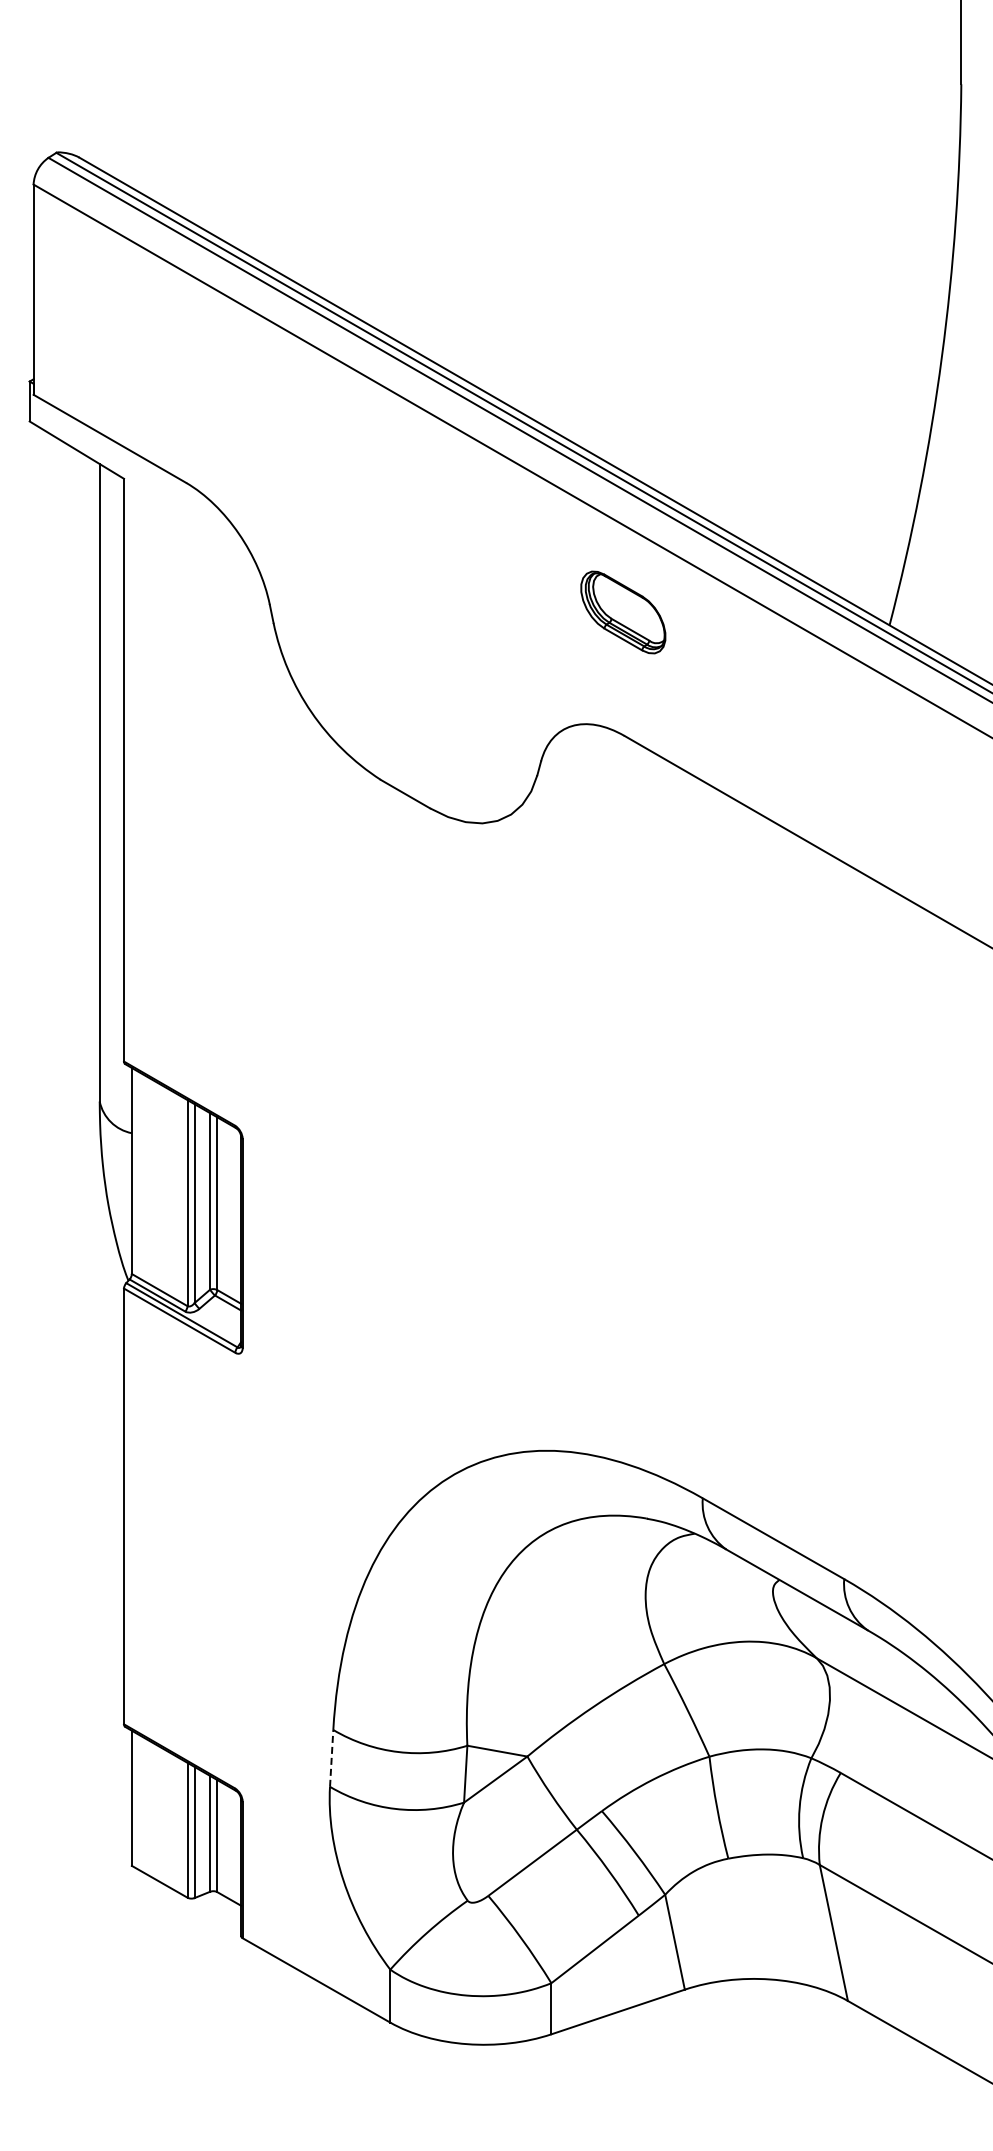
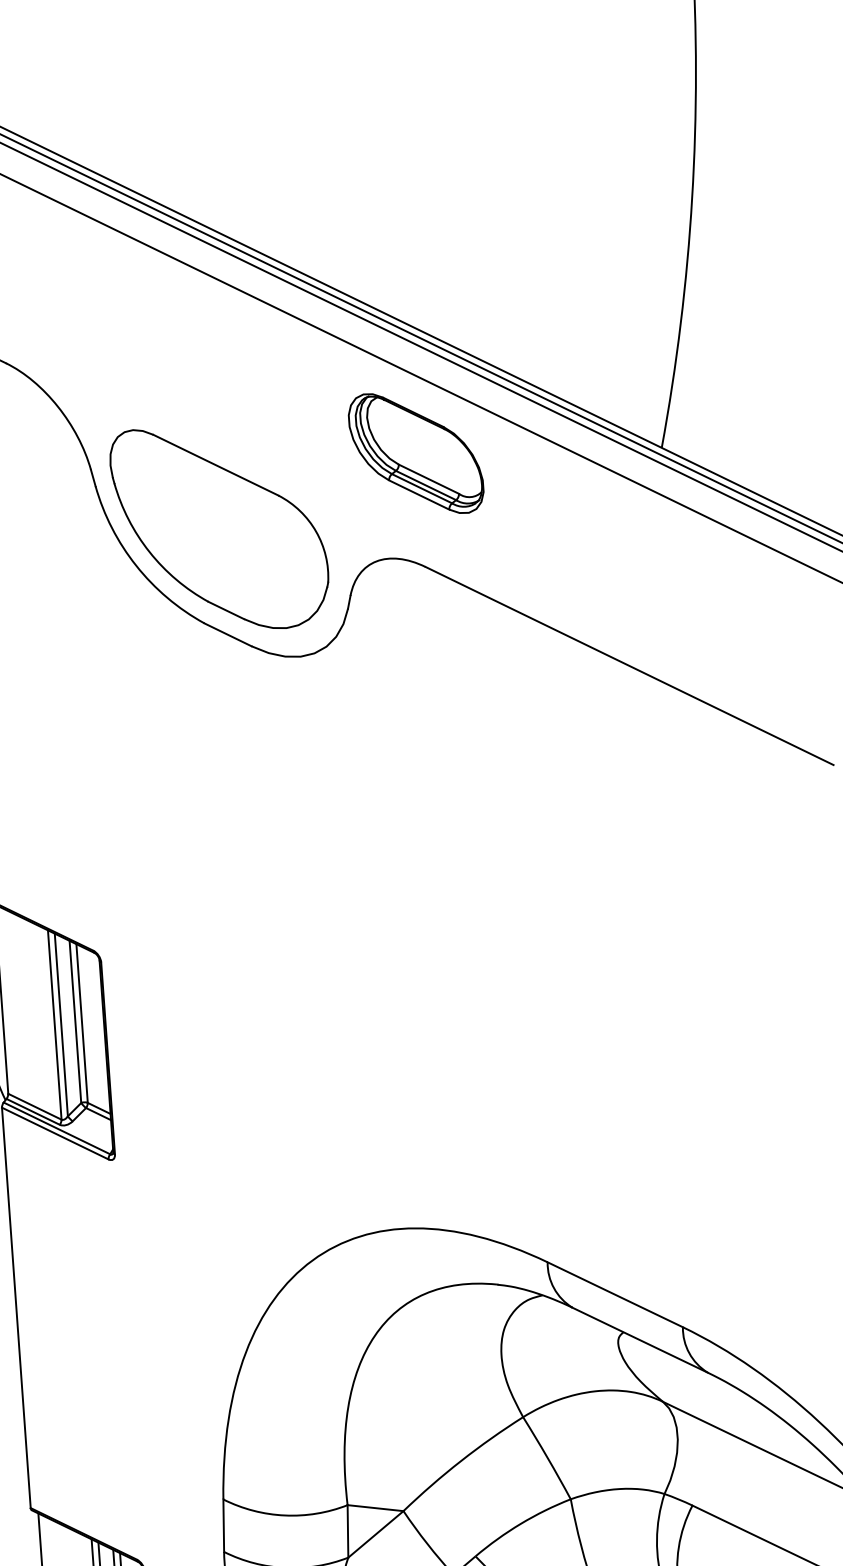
part: (623, 612) -> (416, 453), size x1.67
part: (404, 678) -> (219, 528), added
line: (331, 1757) -> (223, 1524), dashed -> solid

